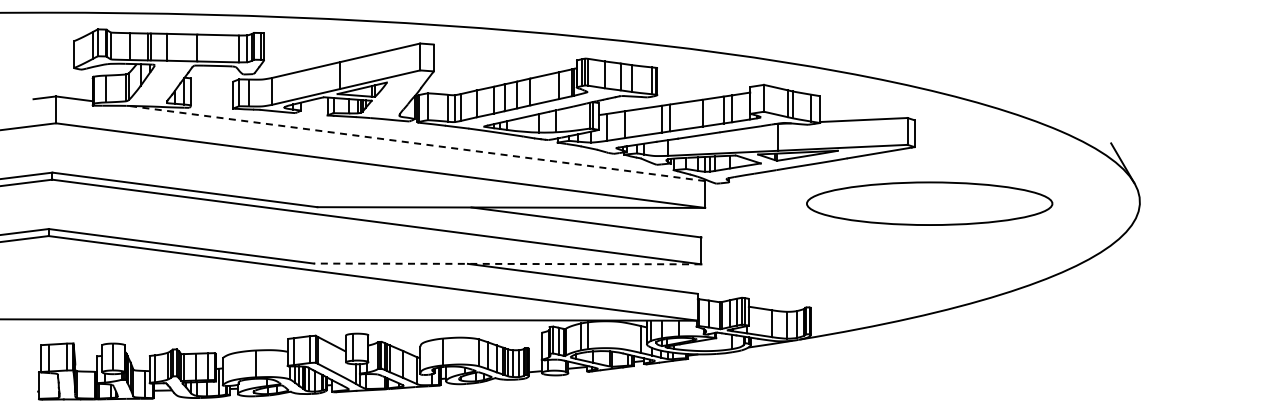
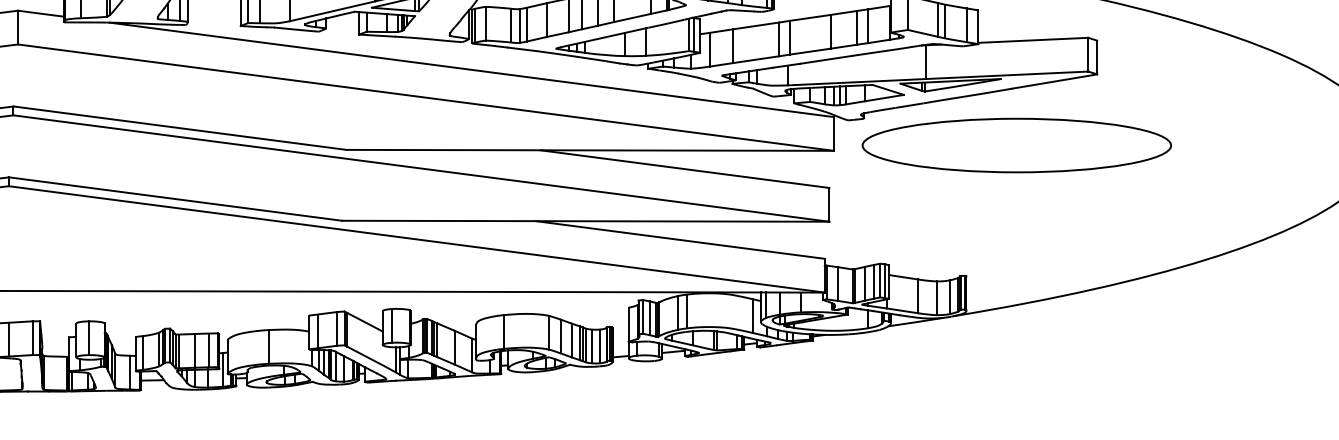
line: (416, 143) -> (471, 69), dashed -> solid
part: (929, 203) -> (1016, 145), moved
line: (507, 263) -> (585, 220), dashed -> solid

